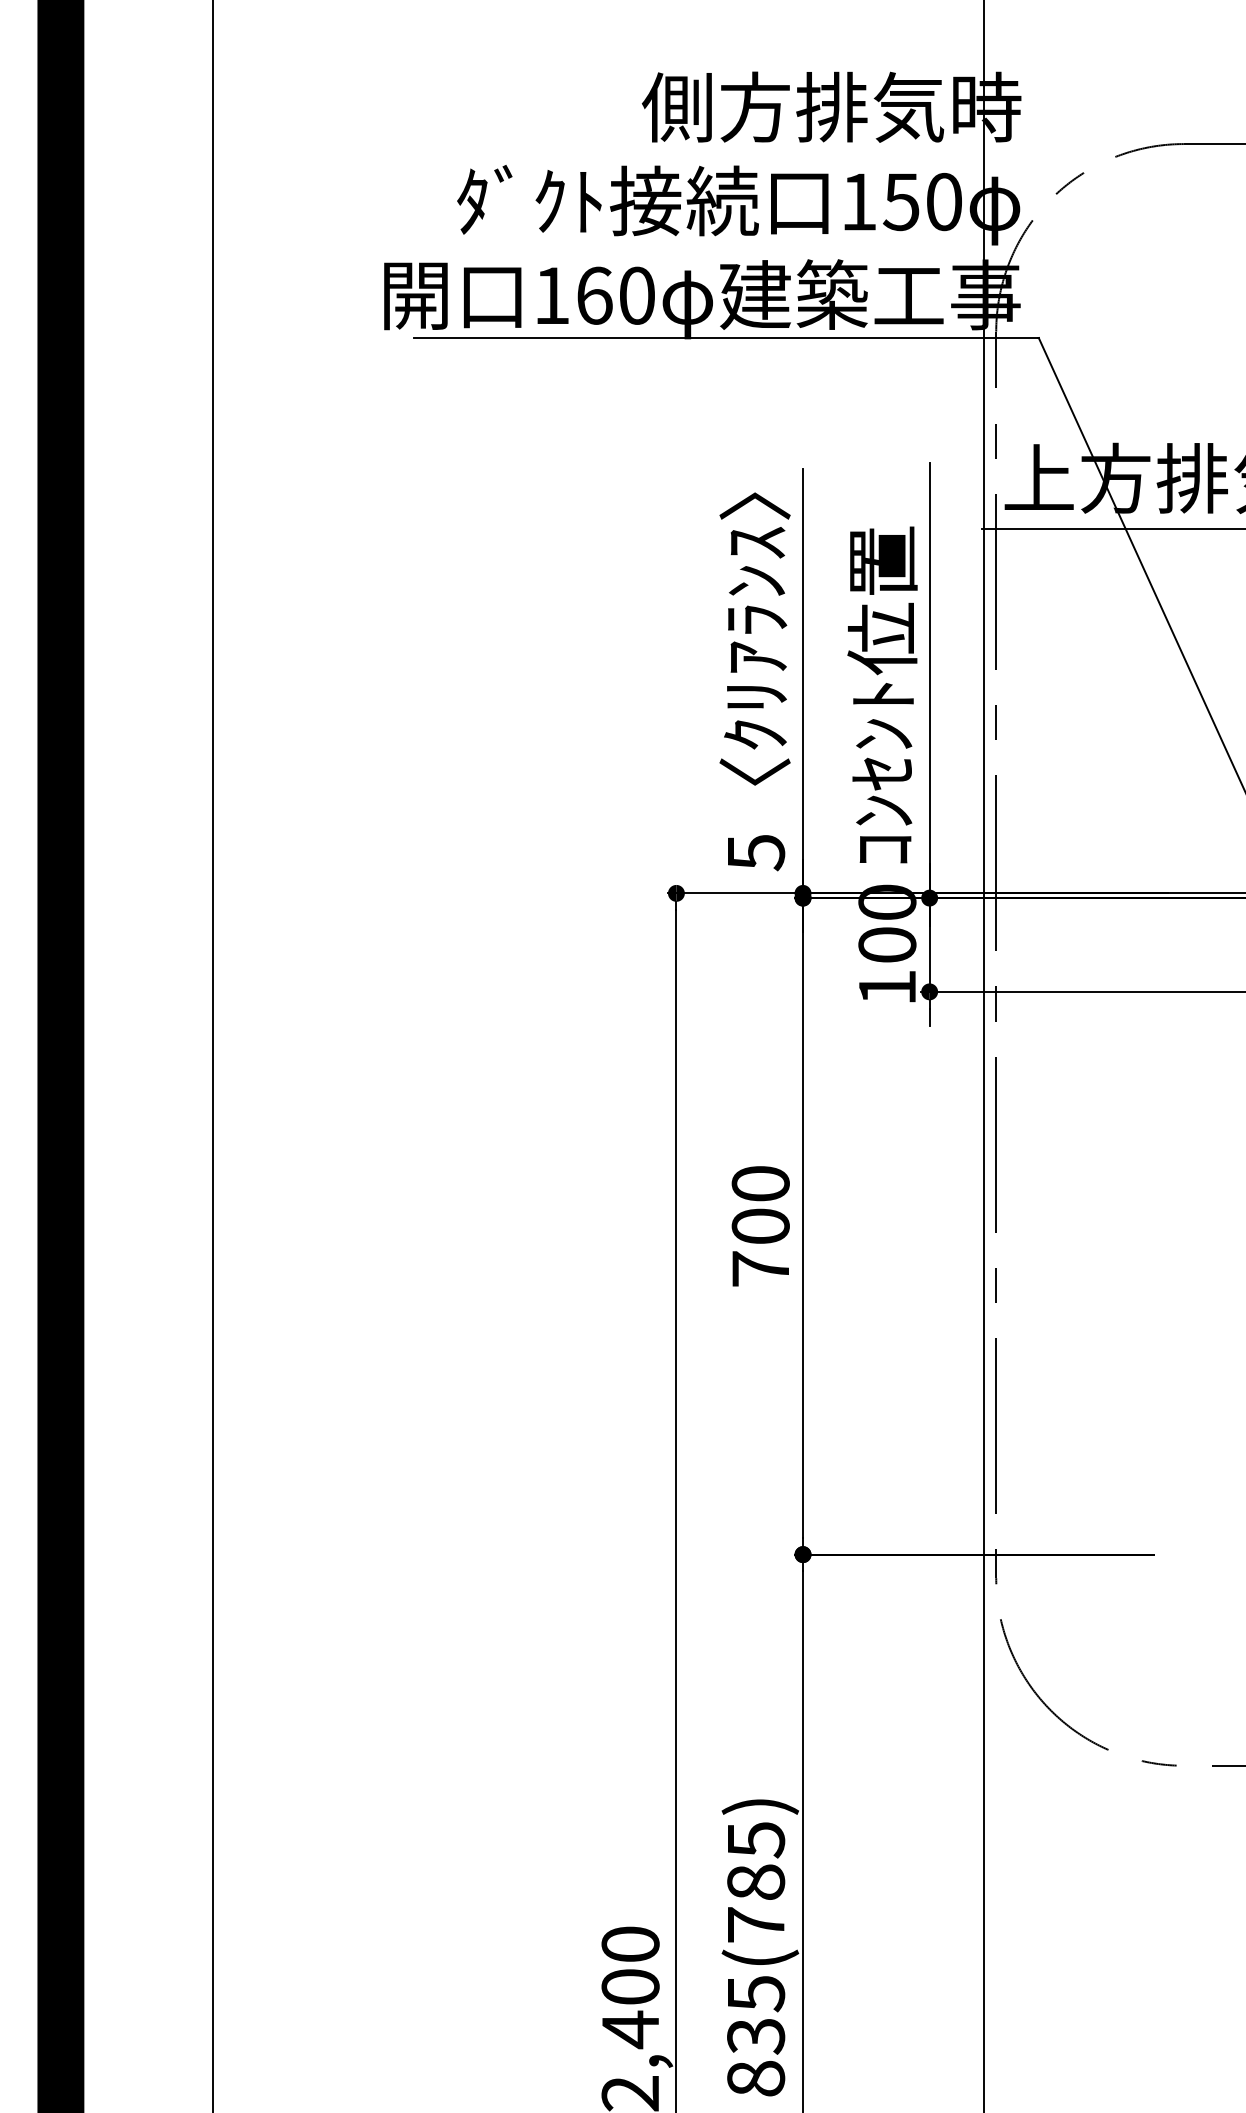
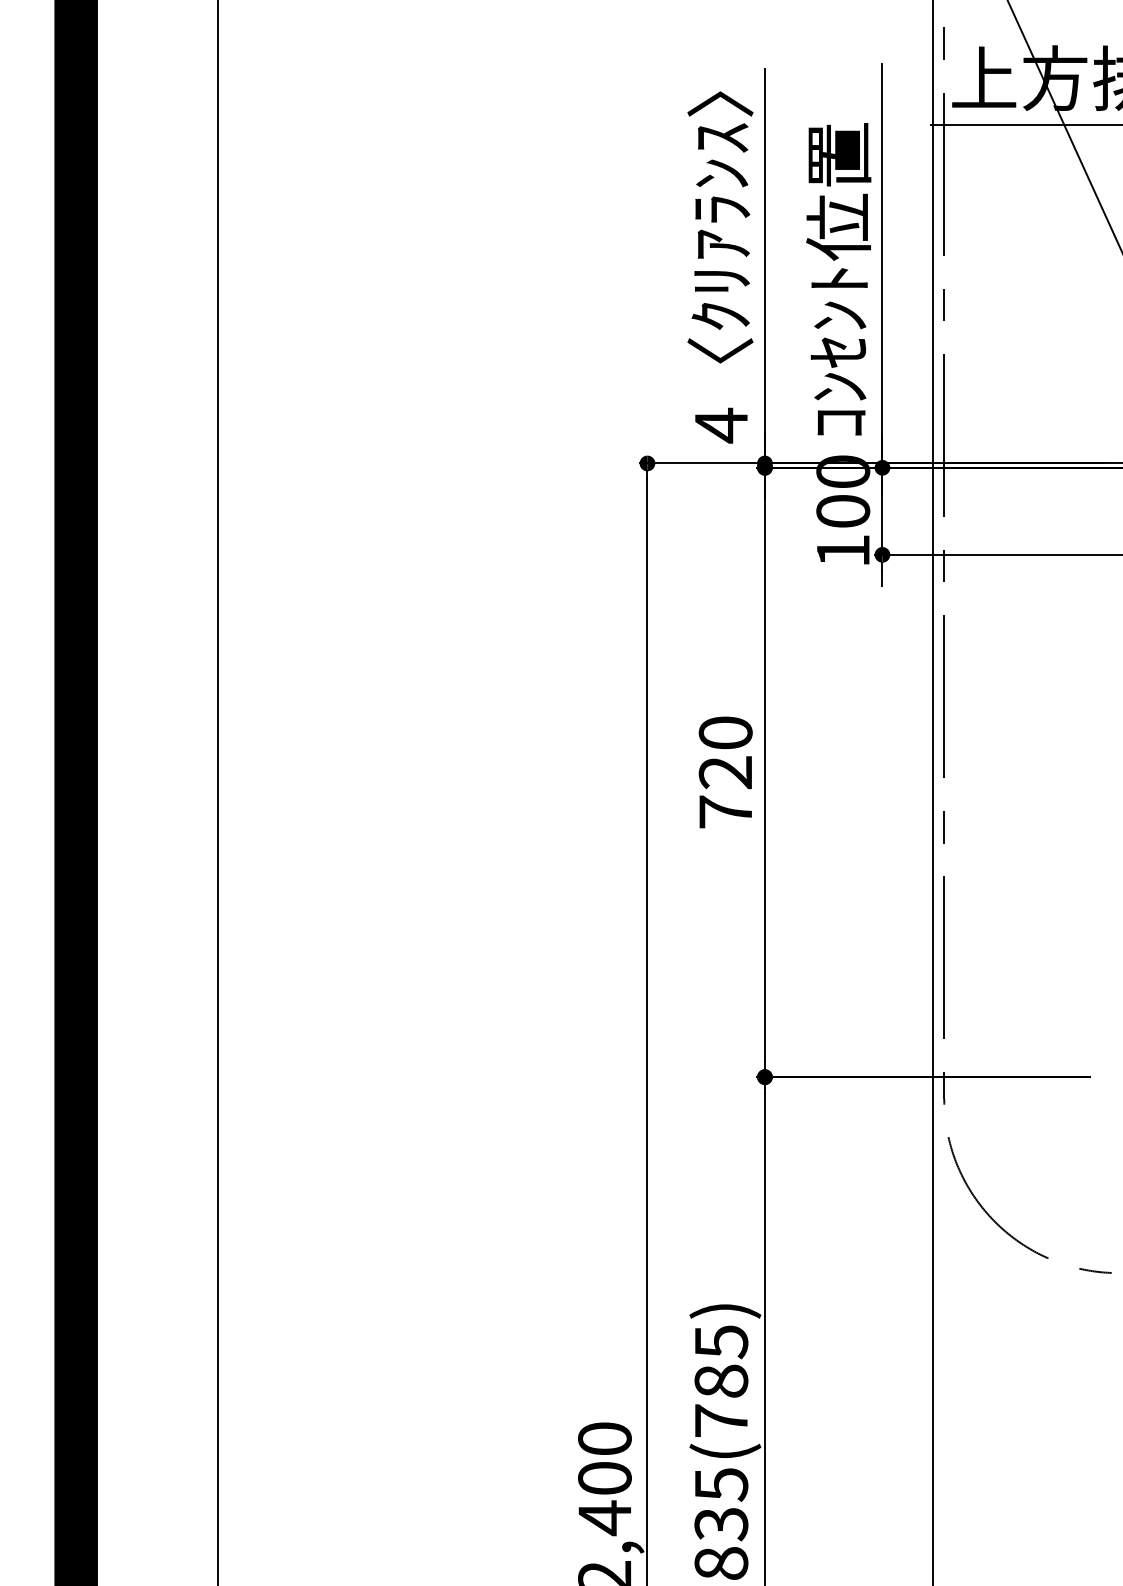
text: (756, 852) -> (721, 425), 5 -> 4
text: (760, 1226) -> (725, 772), 700 -> 720

